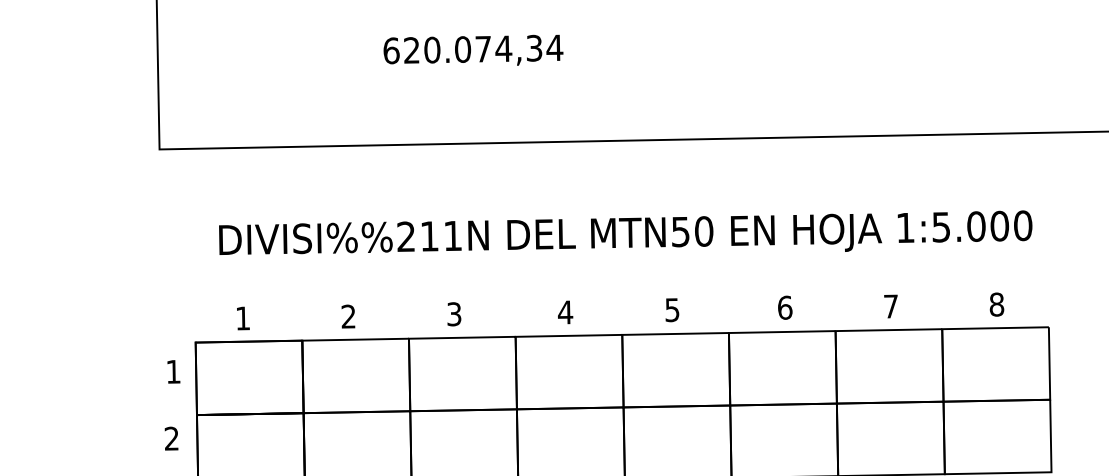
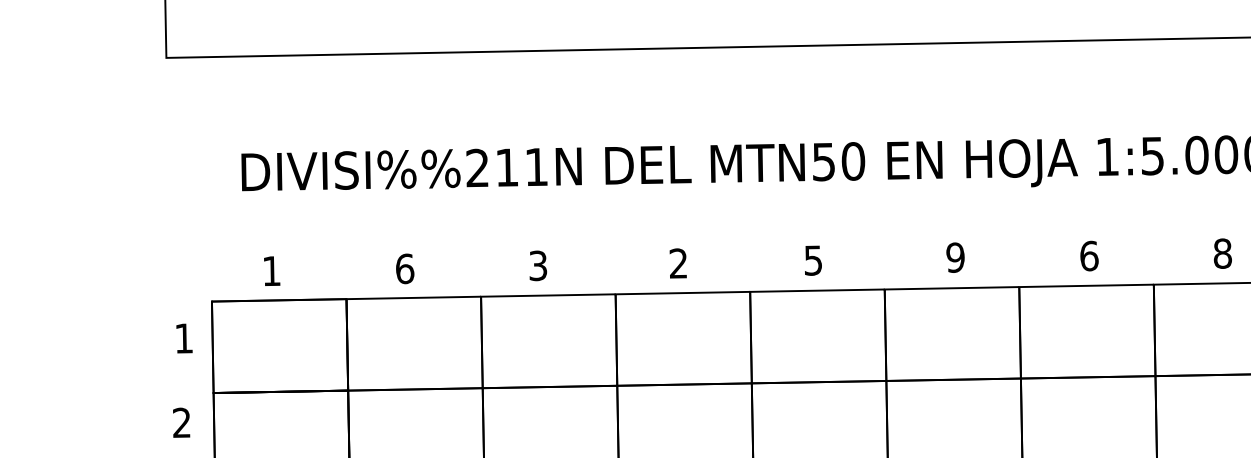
text: (891, 306) -> (1089, 256), 7 -> 6
text: (784, 307) -> (954, 257), 6 -> 9
text: (565, 312) -> (678, 263), 4 -> 2
text: (348, 316) -> (404, 268), 2 -> 6

